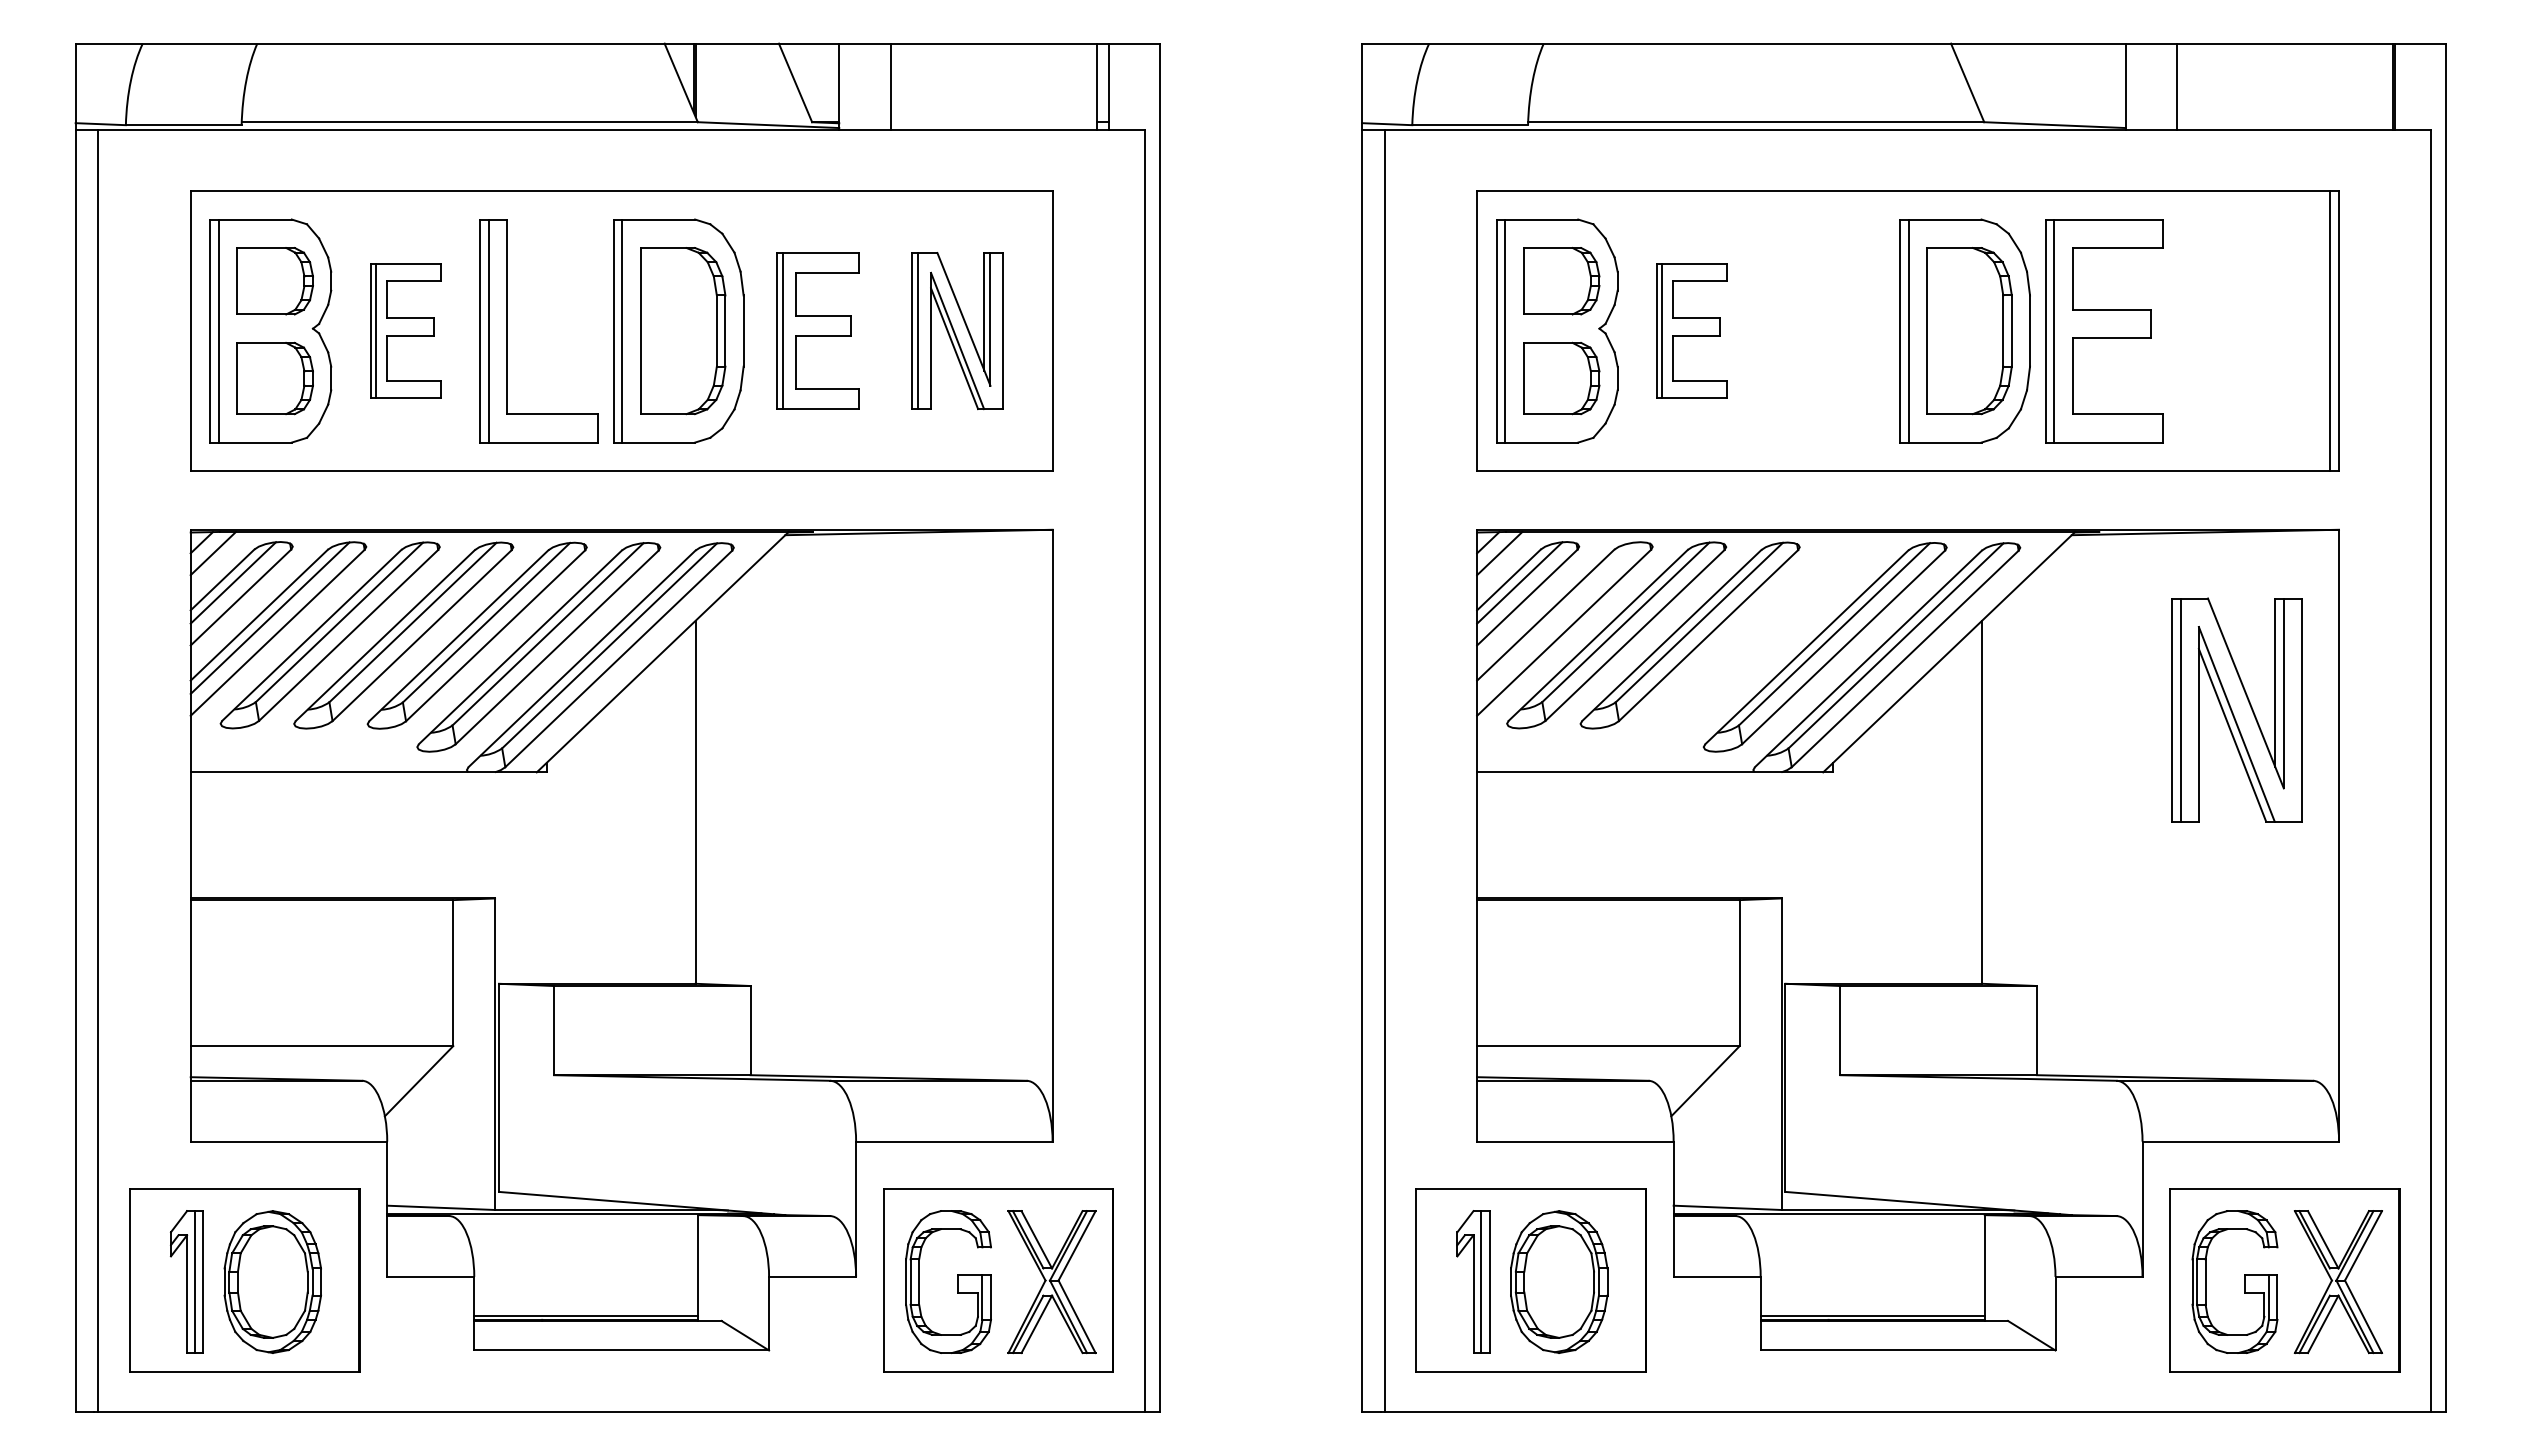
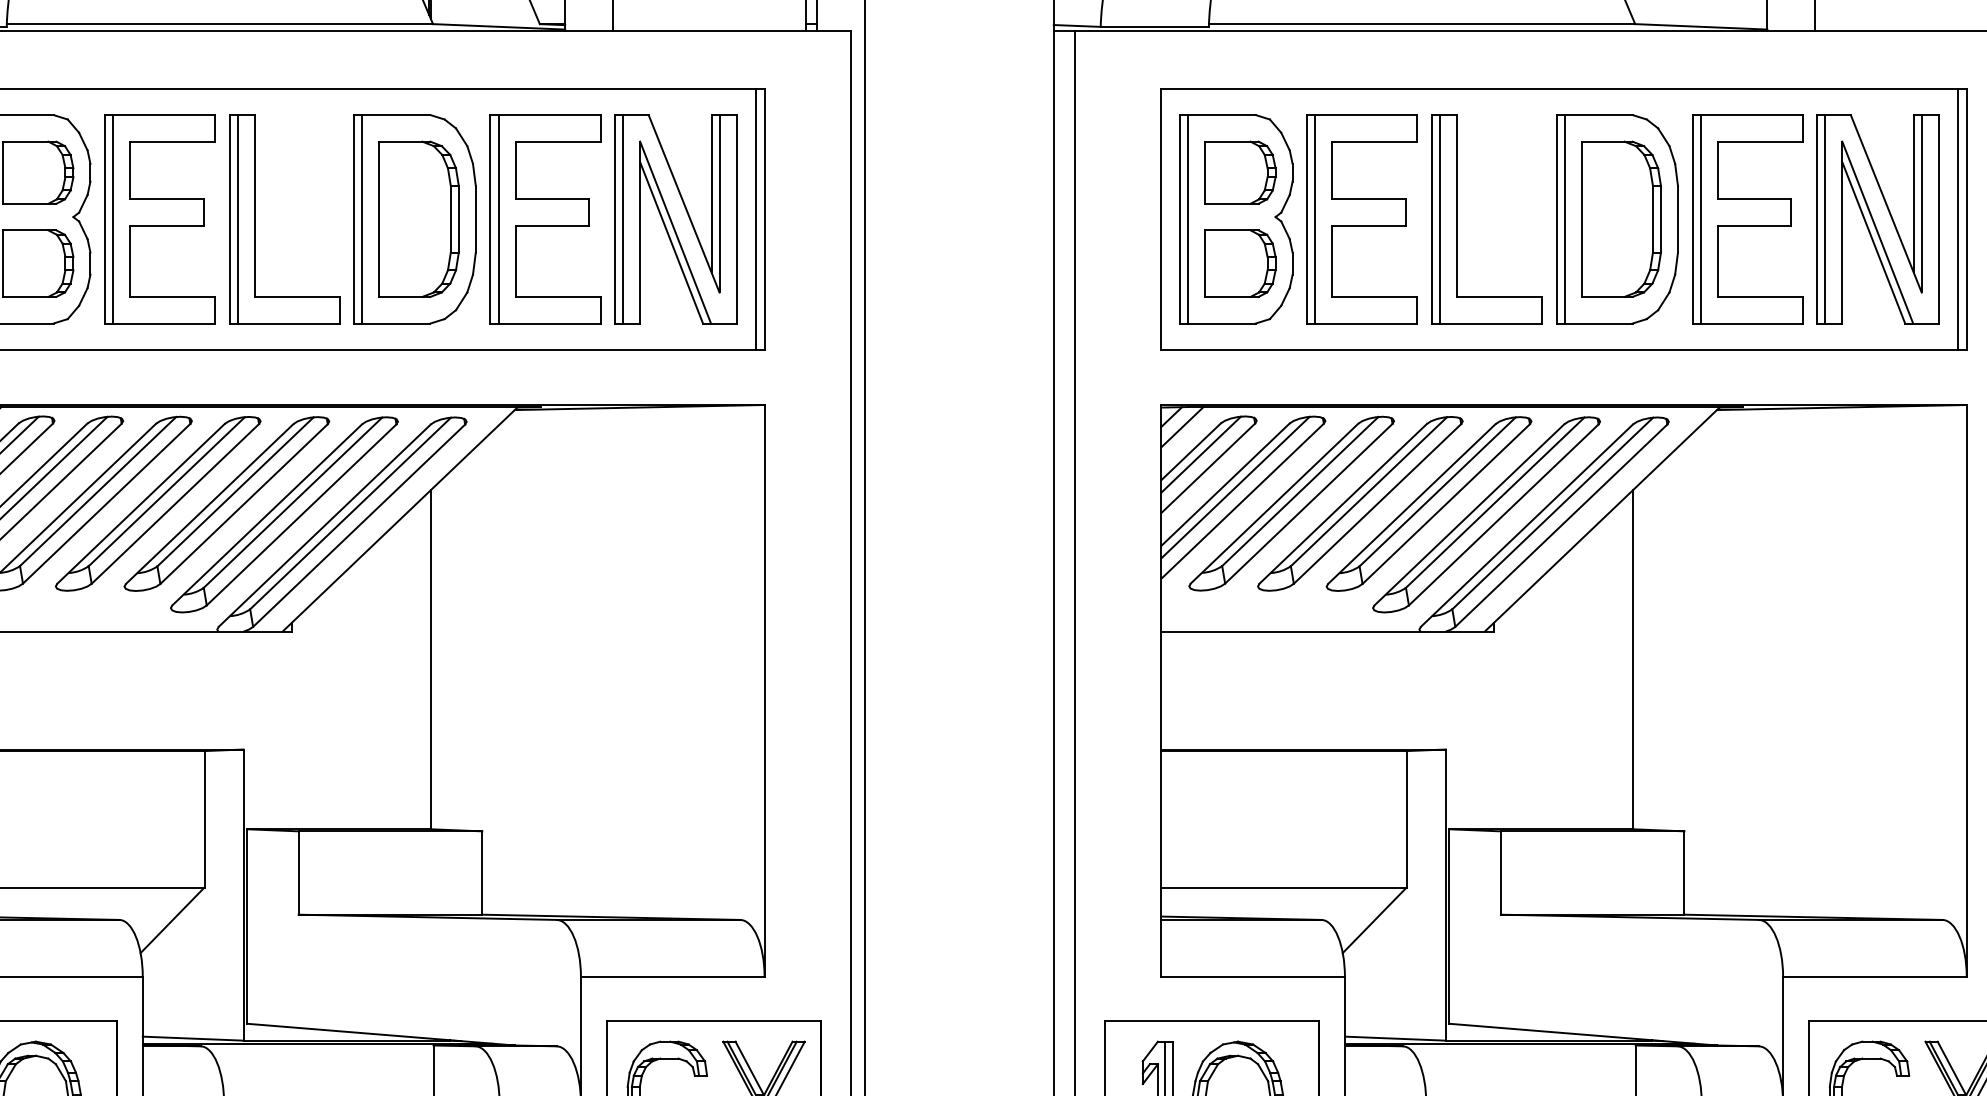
part: (957, 330) -> (675, 218), size x1.43
line: (1043, 330) -> (756, 218), added
part: (405, 331) -> (159, 219), size x1.67
part: (817, 331) -> (544, 219), size x1.43
part: (1691, 331) -> (1361, 219), size x1.67
part: (1794, 331) -> (1457, 219), added
line: (1556, 617) -> (1235, 486), added
part: (1763, 635) -> (1428, 503), added
part: (2236, 709) -> (1877, 218), moved

